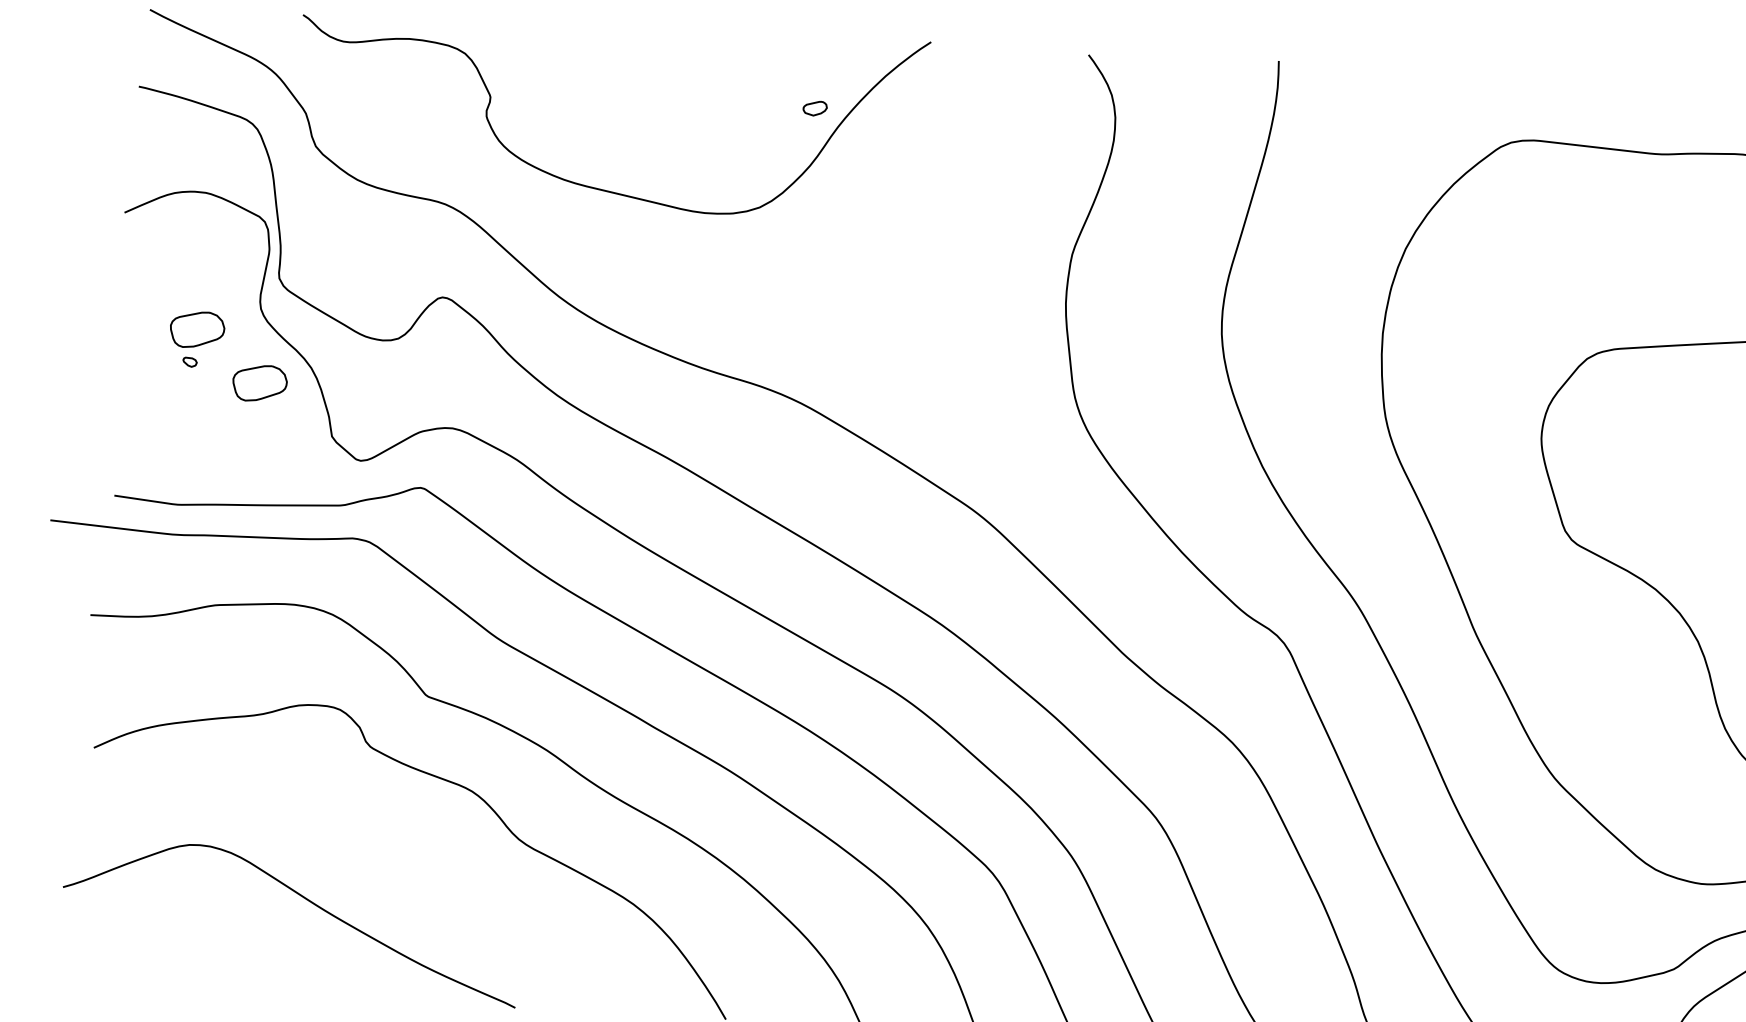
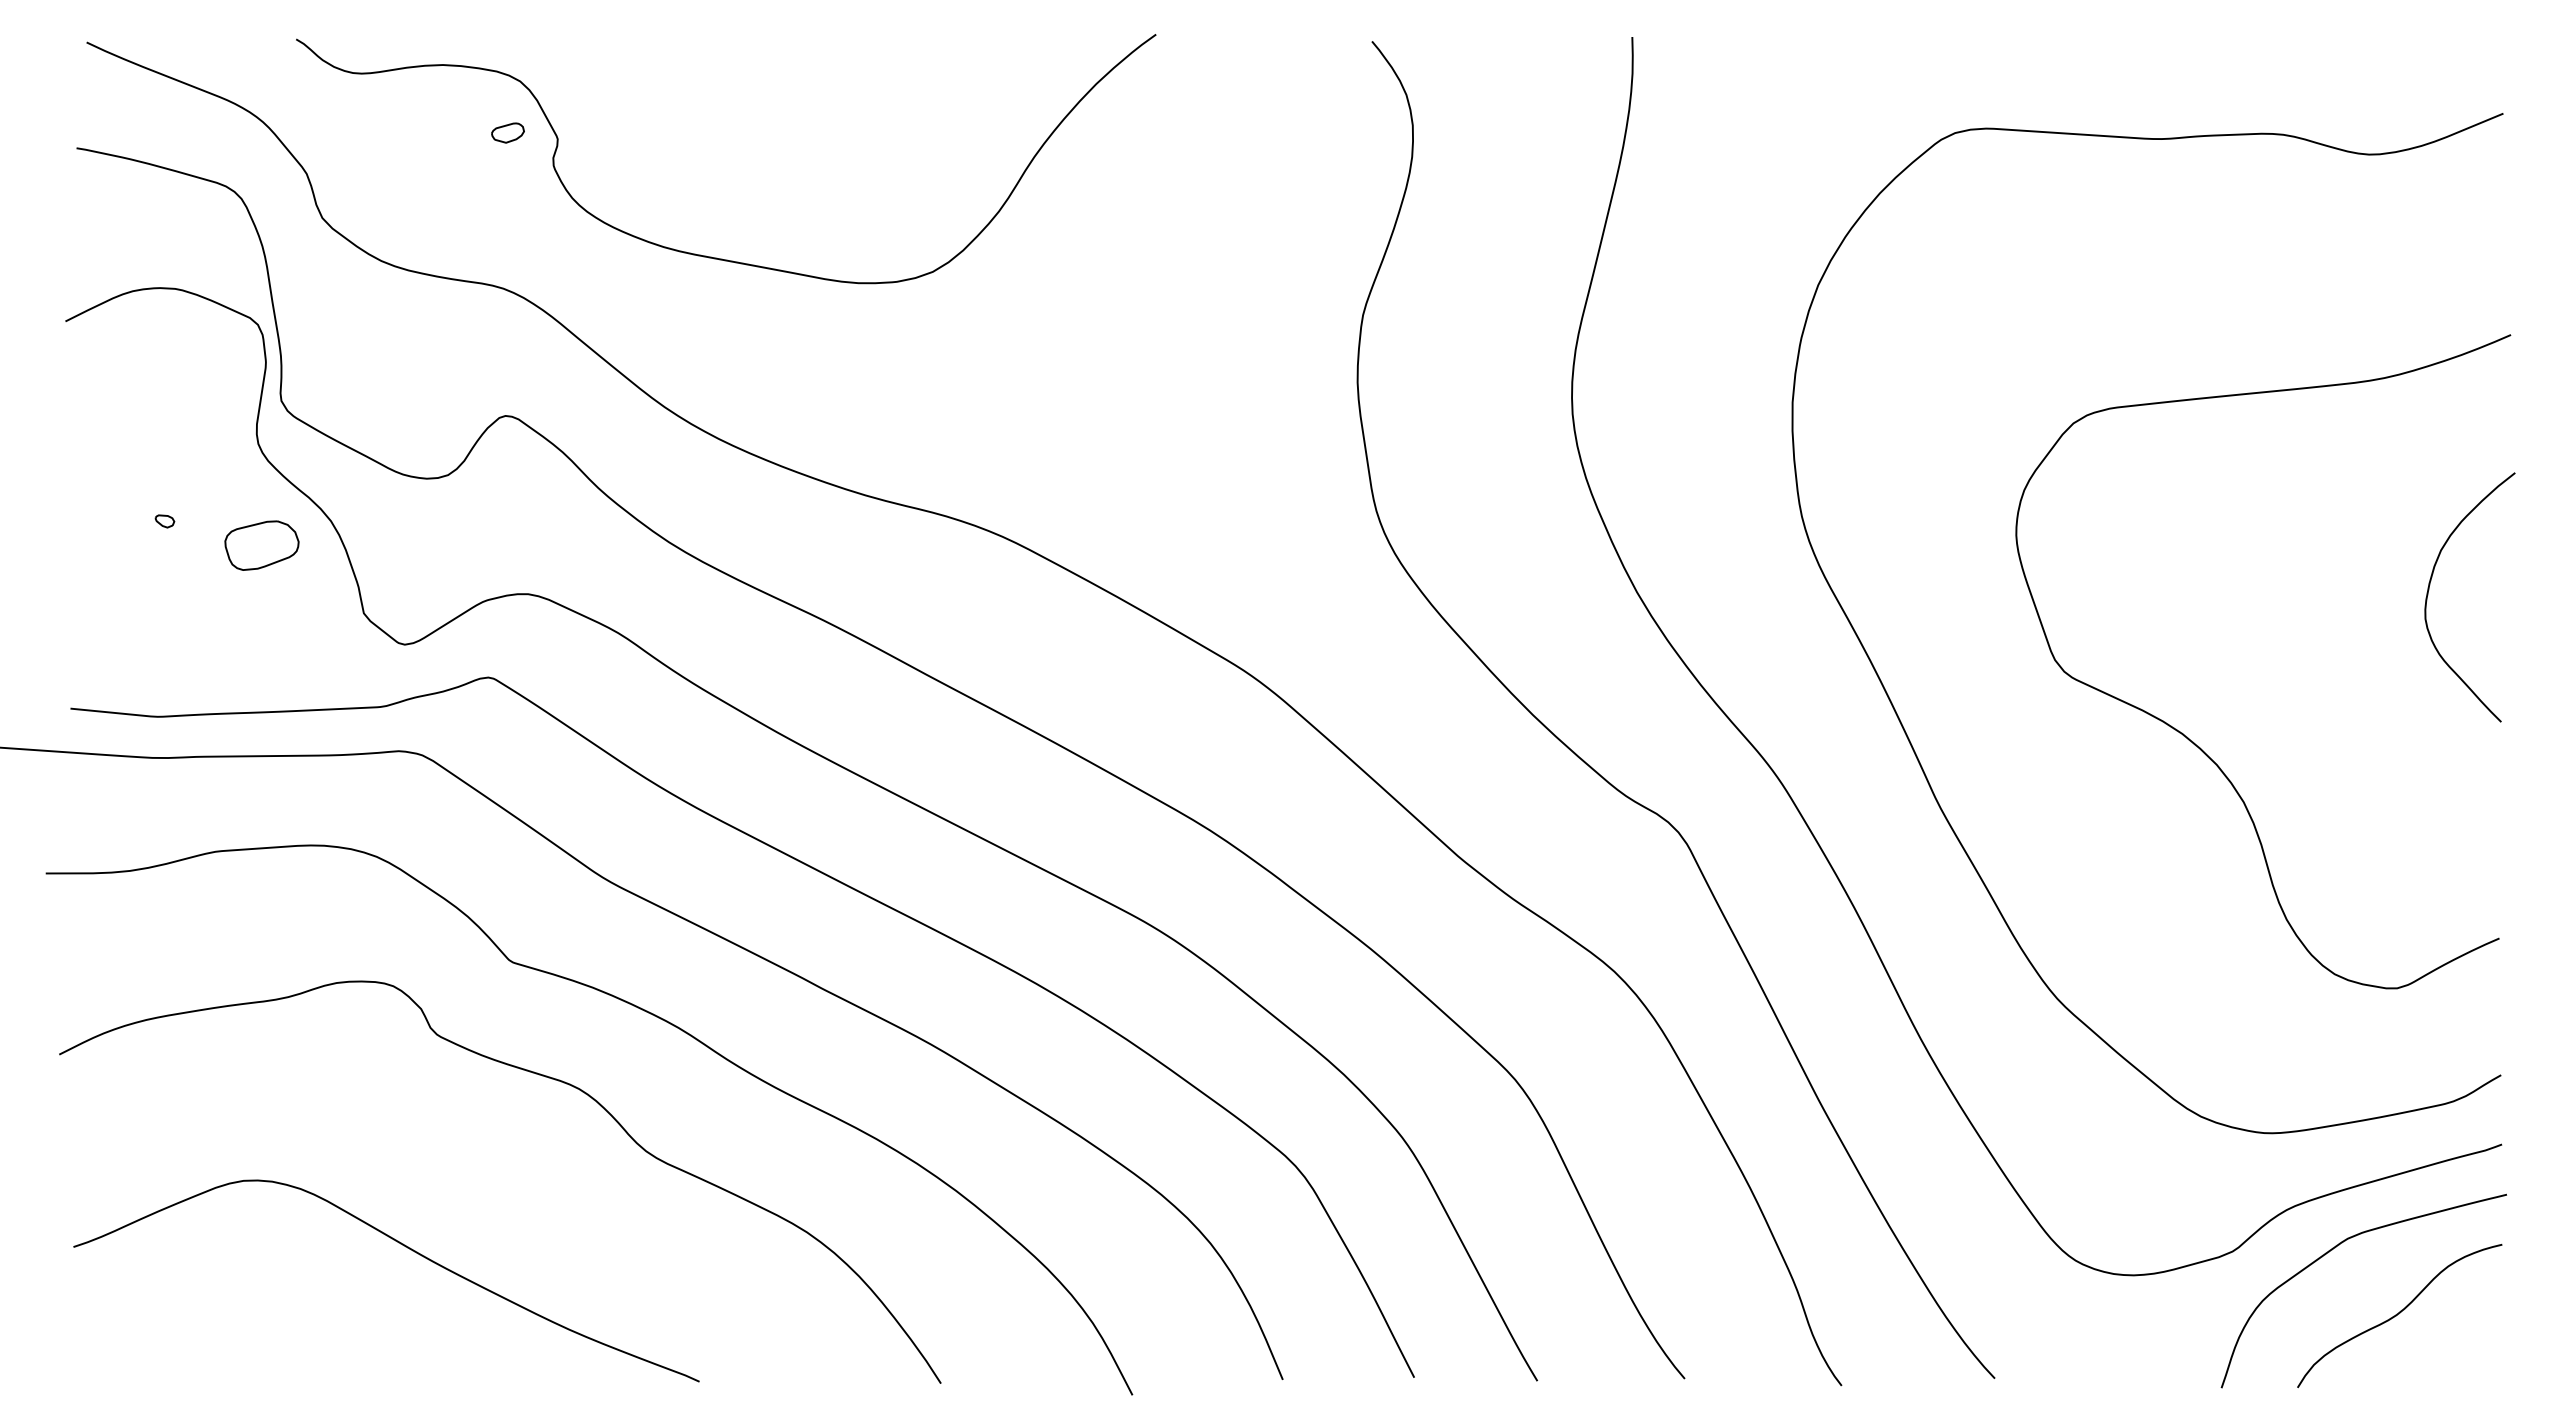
part: (814, 108) -> (507, 132), moved
part: (197, 329) -> (172, 476), removed
curve: (305, 899) -> (405, 1247), moved

